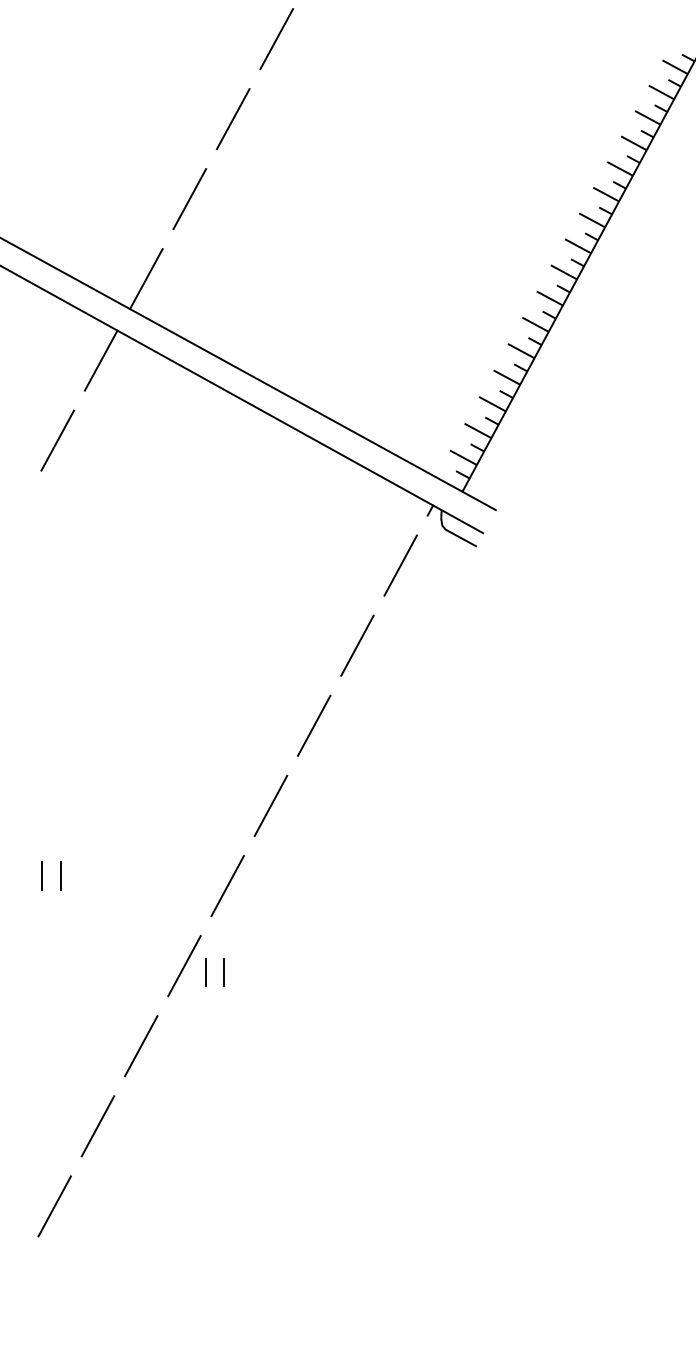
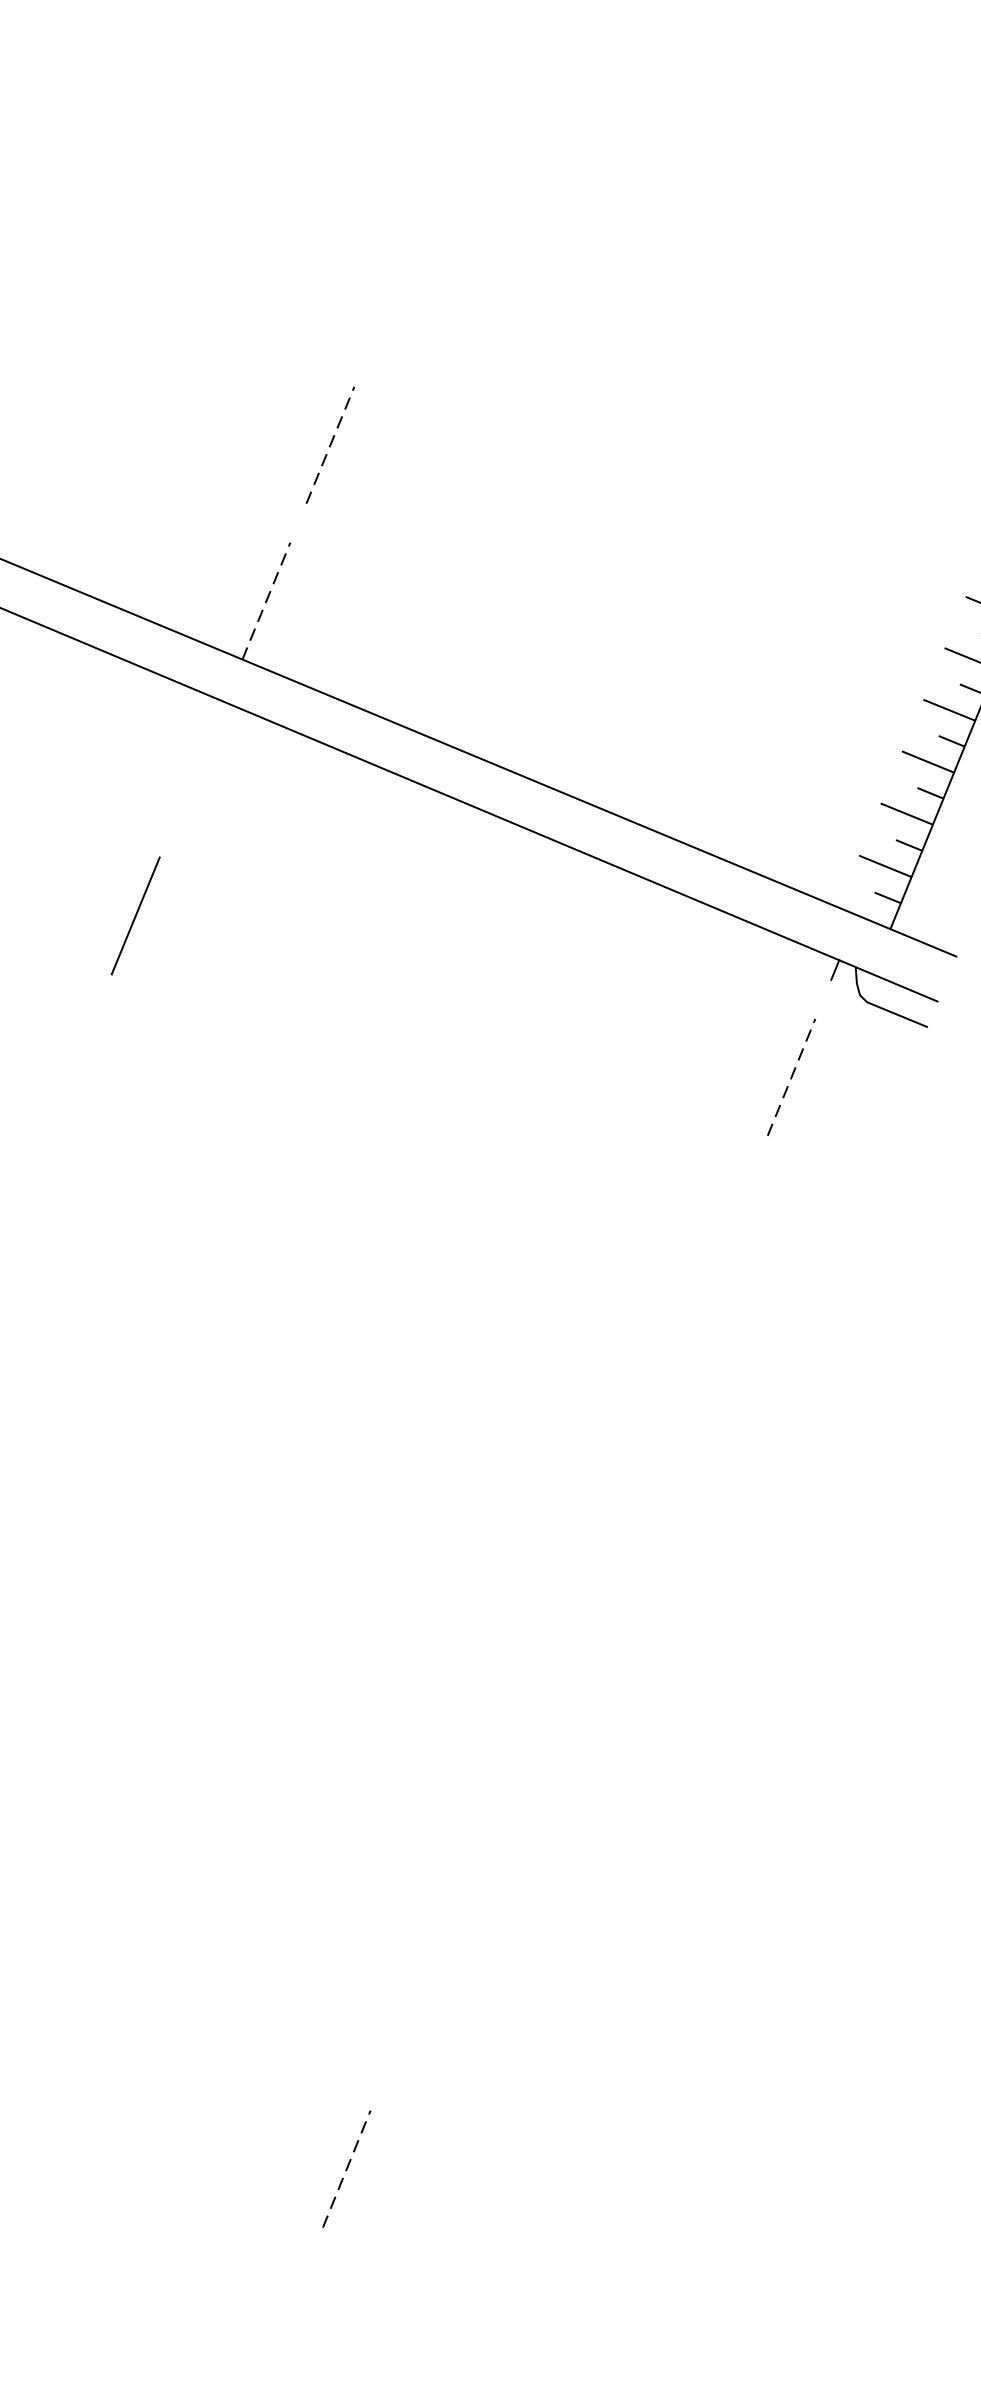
line: (276, 39) -> (457, 134), removed
line: (232, 119) -> (393, 290), removed
line: (190, 198) -> (331, 444), solid -> dashed
line: (146, 278) -> (266, 600), solid -> dashed
line: (100, 360) -> (198, 760), removed
line: (400, 565) -> (791, 1077), solid -> dashed
line: (357, 645) -> (728, 1232), removed
line: (313, 725) -> (663, 1388), removed
line: (270, 805) -> (599, 1544), removed
line: (41, 875) -> (192, 1719), removed
line: (60, 875) -> (227, 1715), removed
line: (227, 885) -> (536, 1700), removed
line: (184, 966) -> (473, 1857), removed
line: (205, 972) -> (513, 1864), removed
line: (224, 972) -> (548, 1860), removed
line: (141, 1046) -> (410, 2013), removed
line: (98, 1125) -> (347, 2167), solid -> dashed
line: (54, 1206) -> (282, 2325), removed

